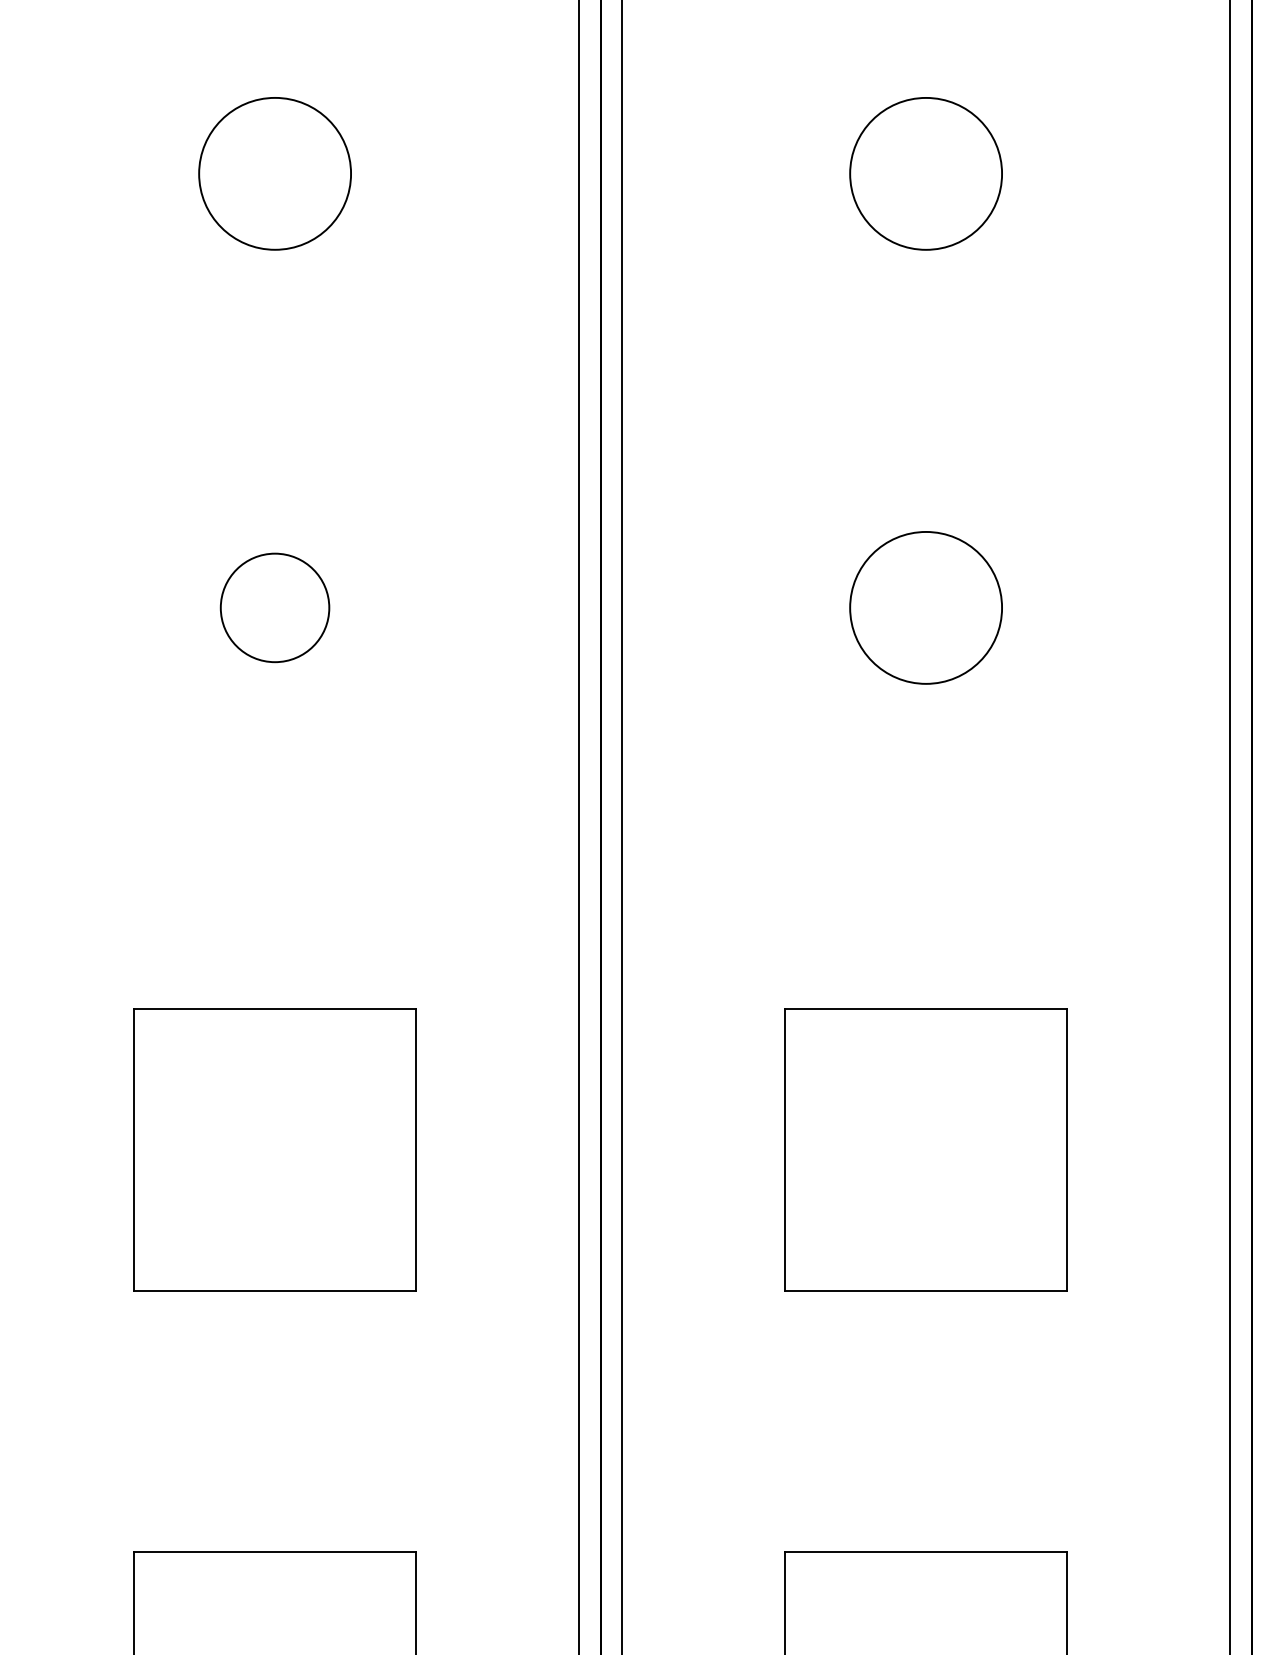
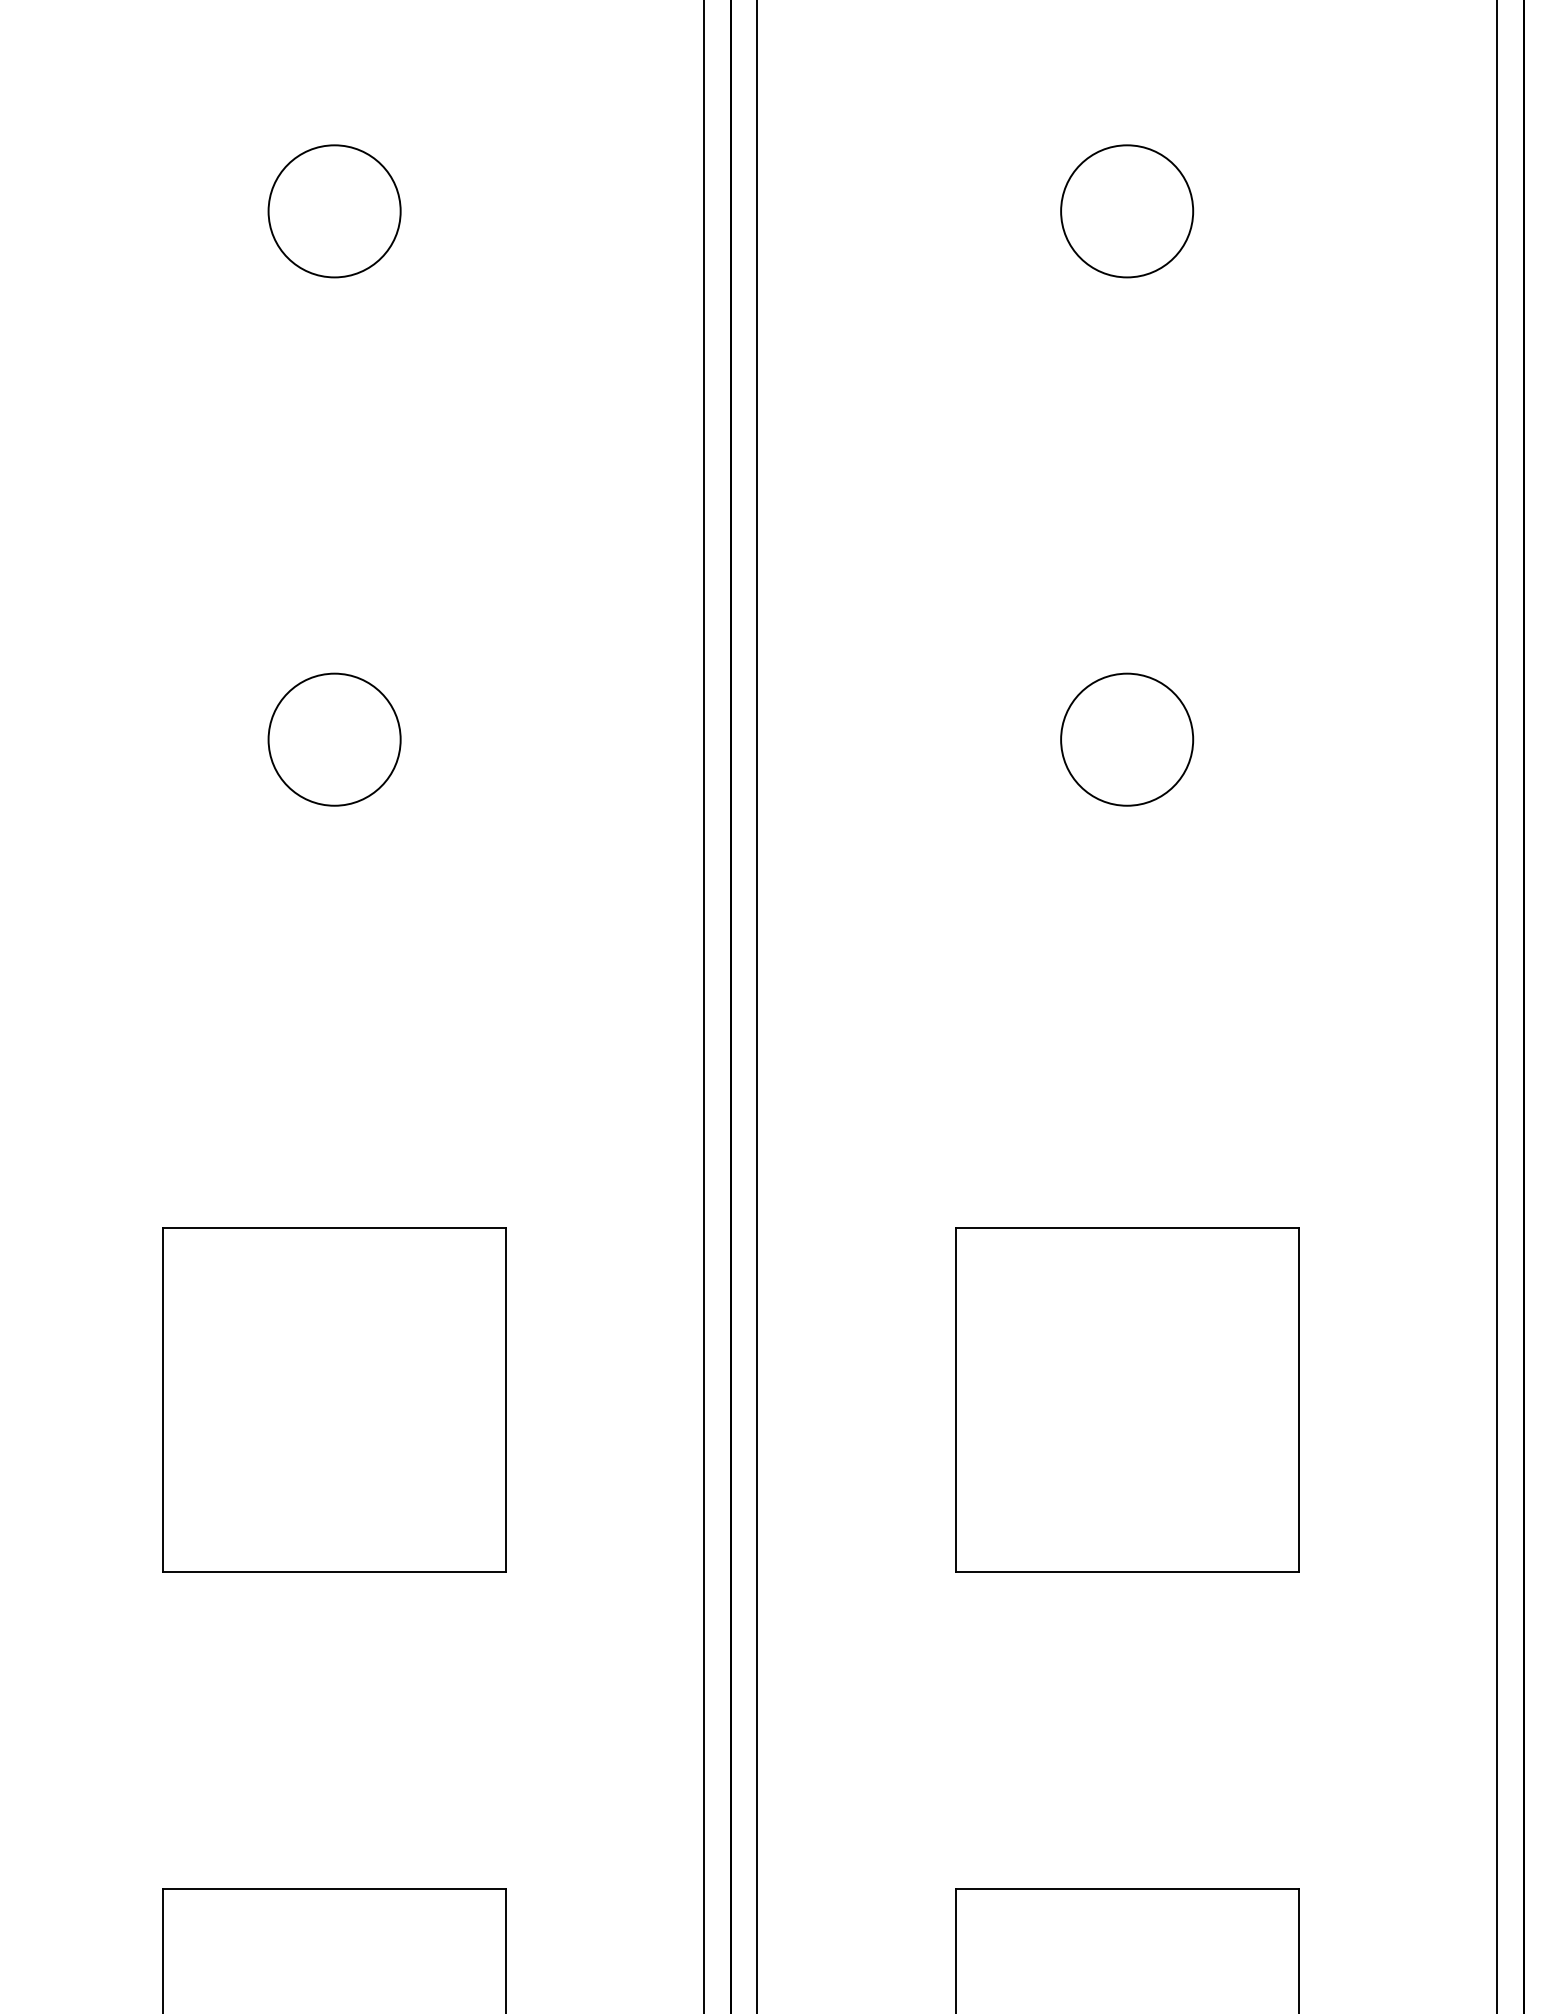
circle: (274, 173) -> (334, 211), size x0.71
circle: (926, 173) -> (1127, 211), size x0.71
circle: (926, 607) -> (1127, 739), size x0.71

